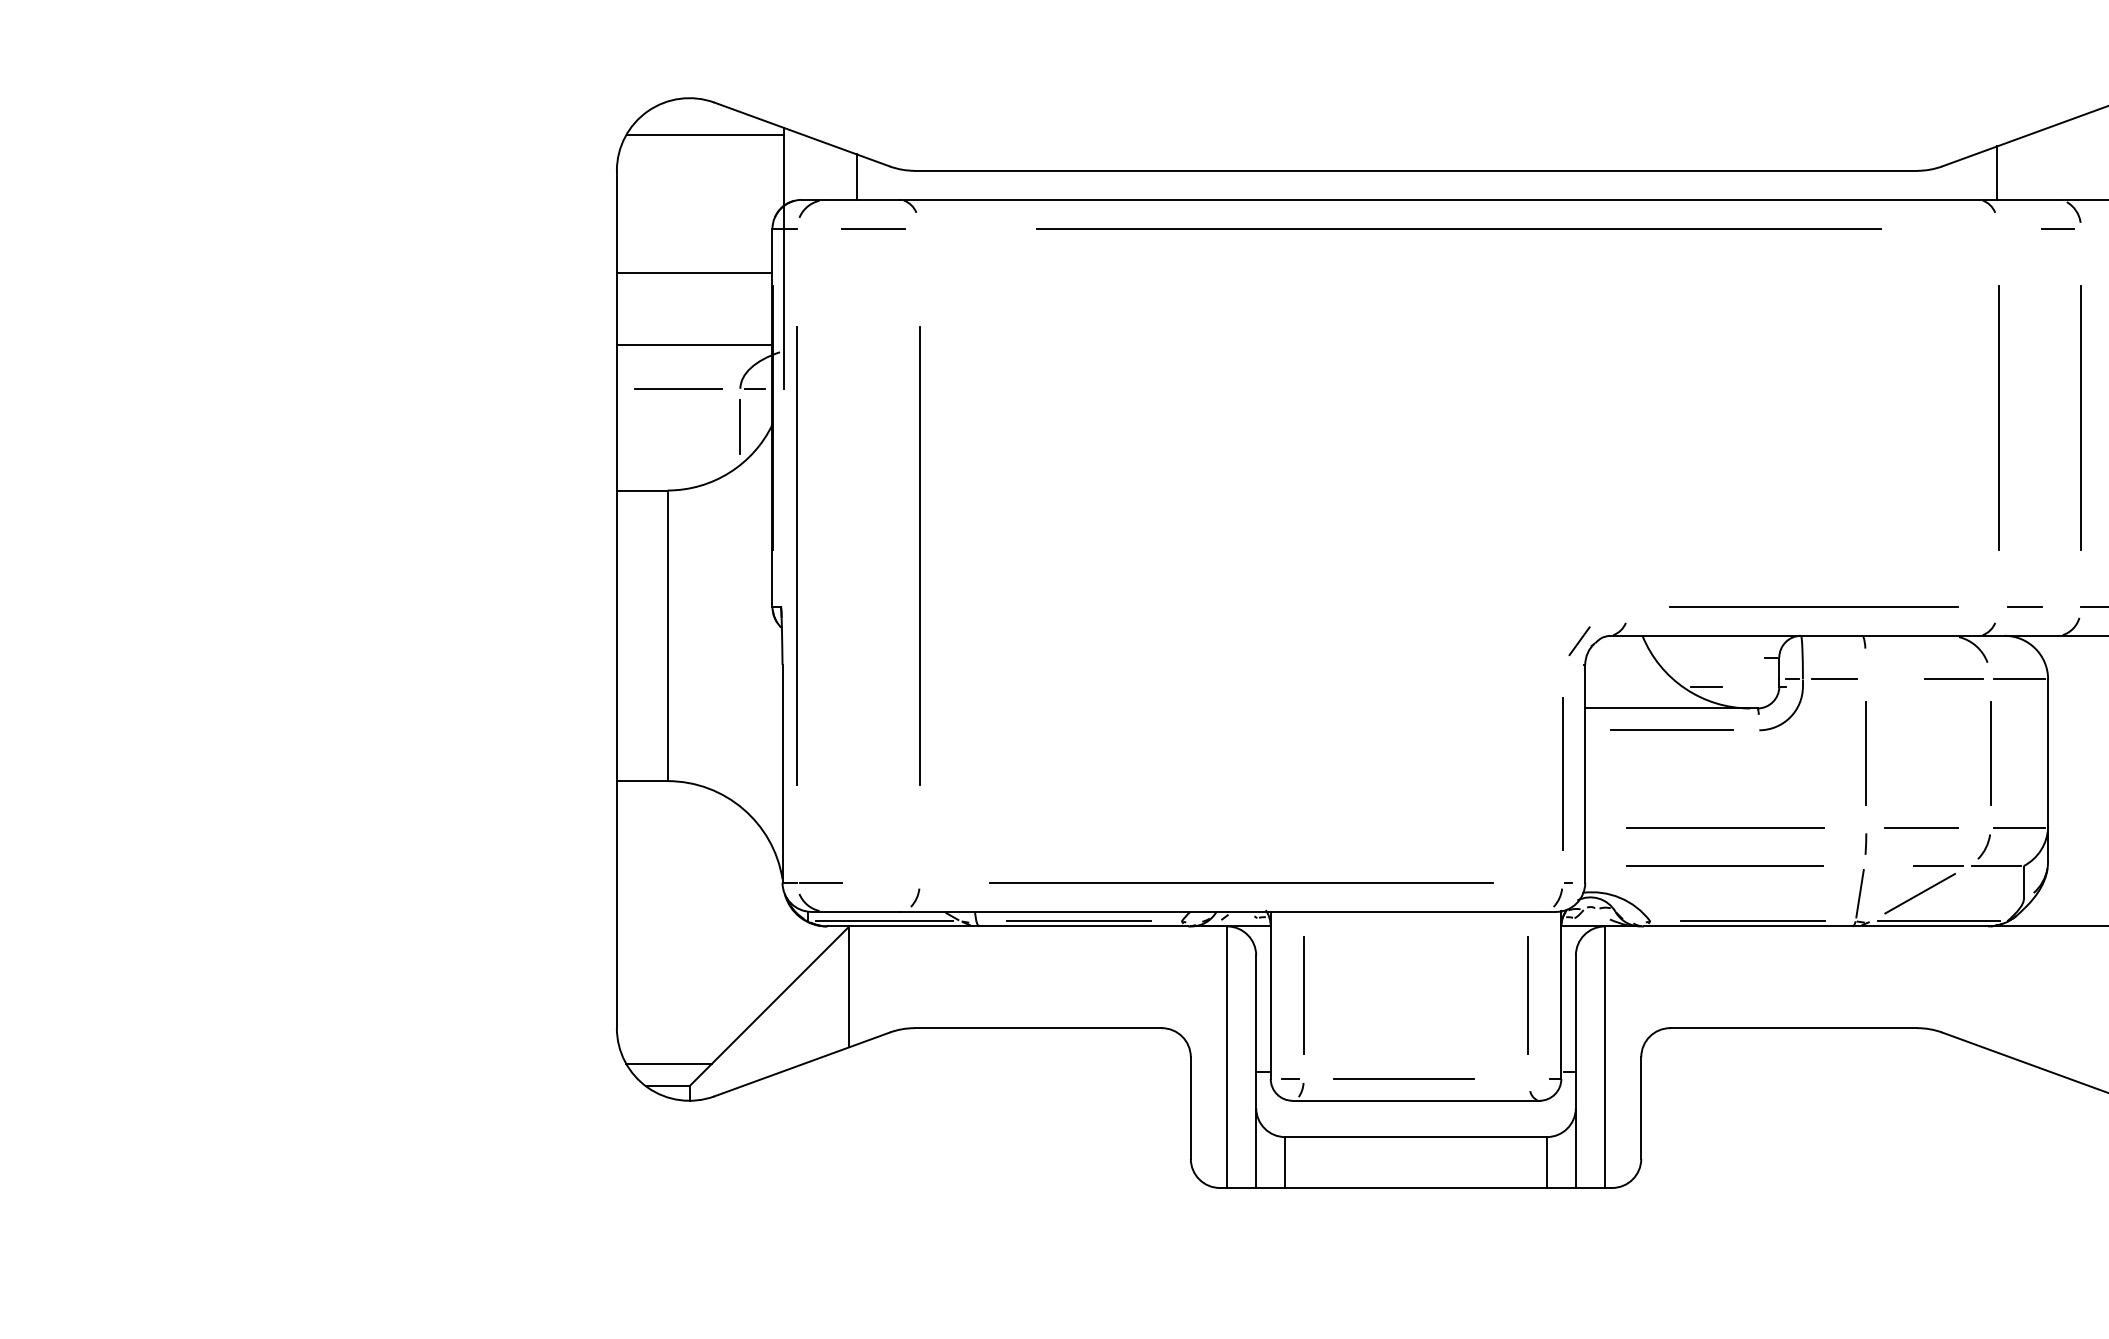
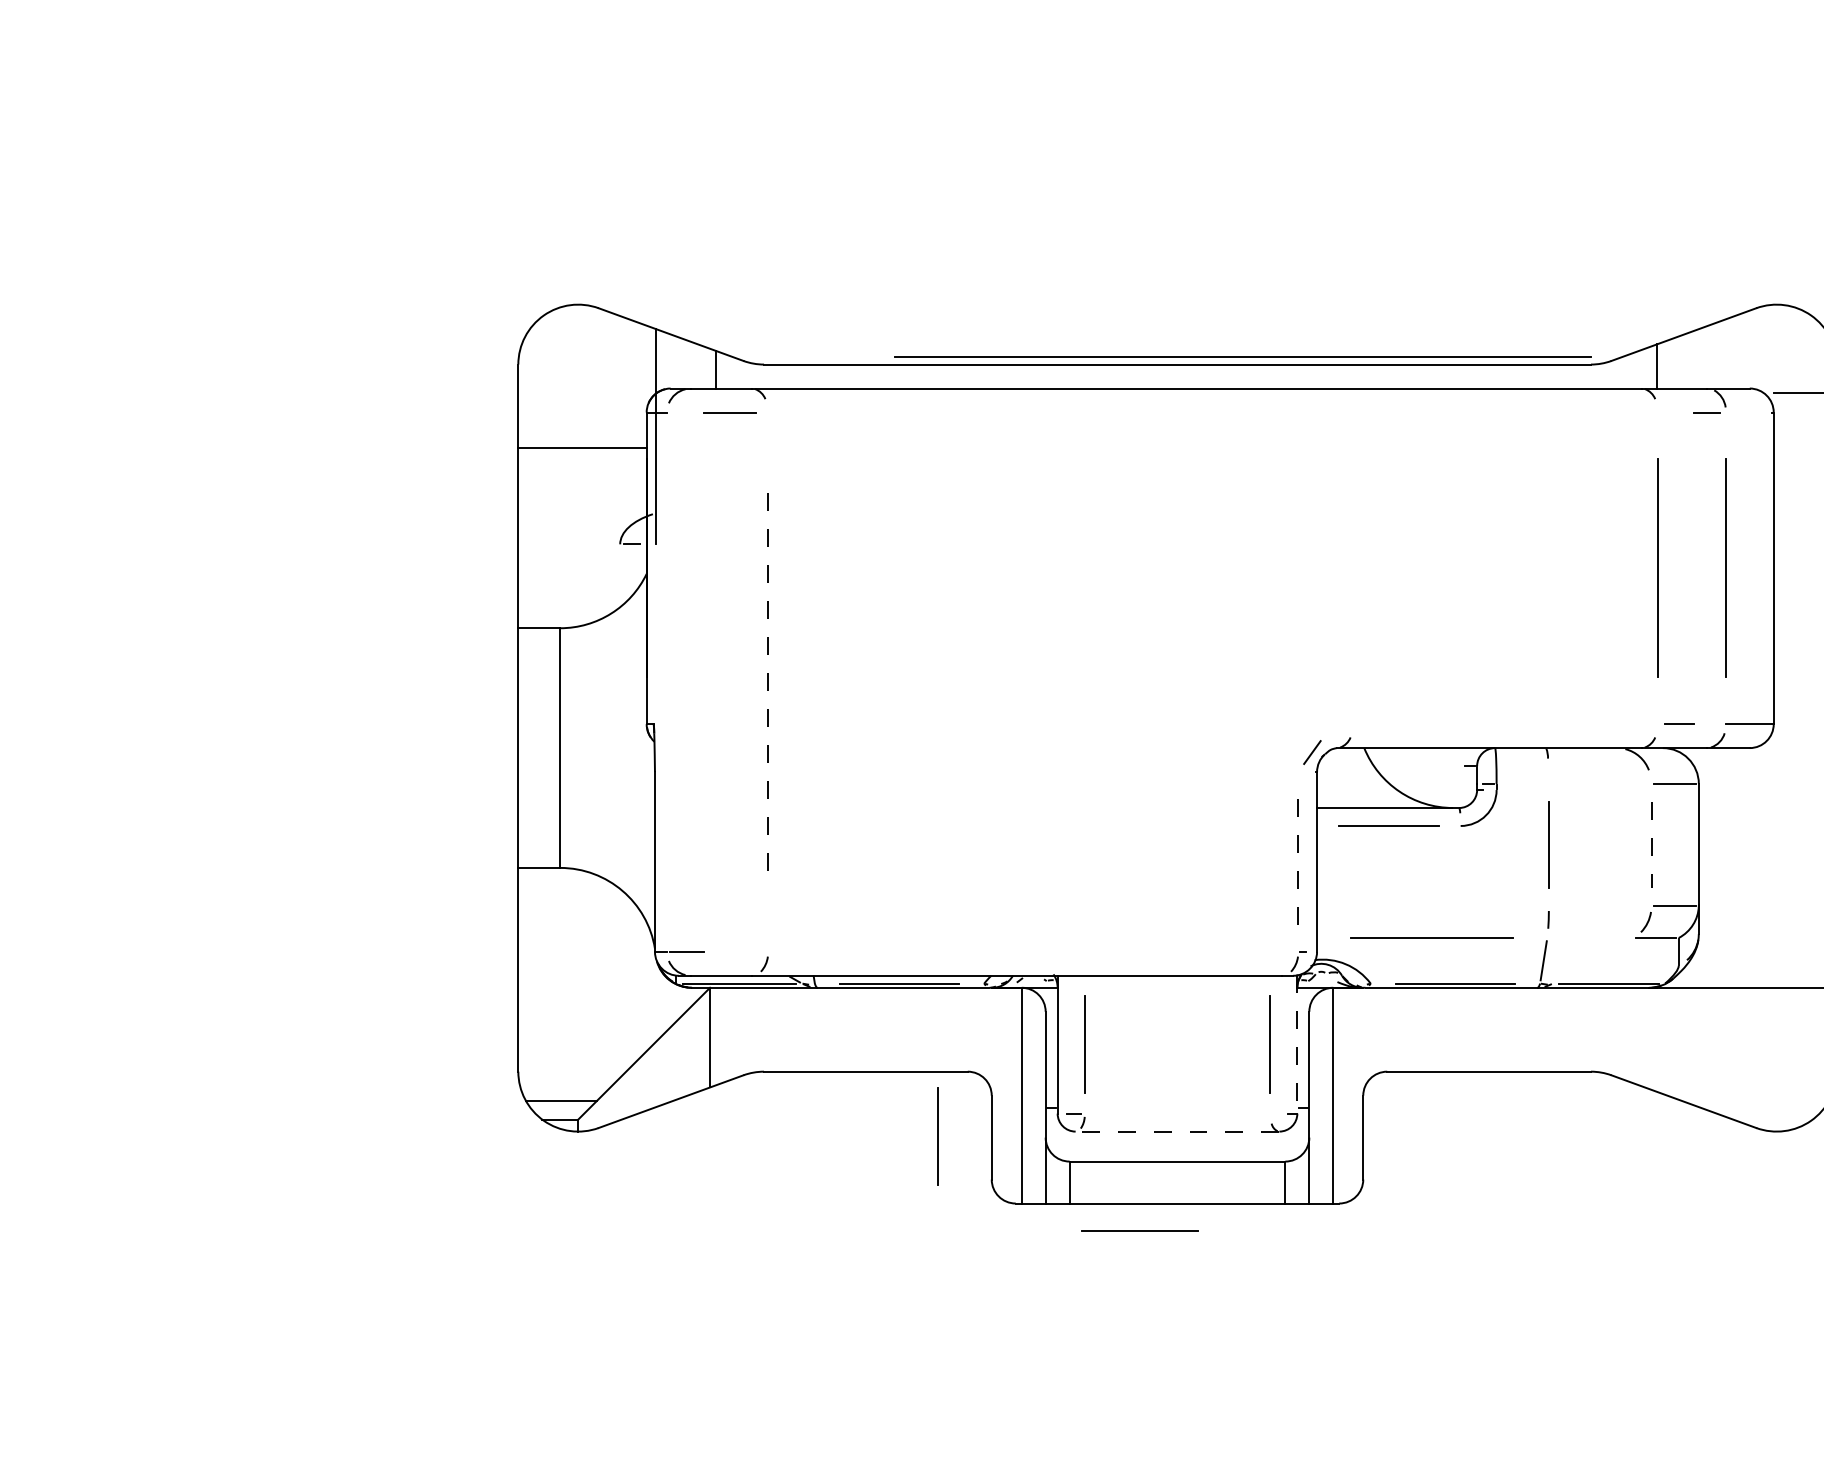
line: (705, 134) -> (591, 334), removed
line: (1458, 228) -> (1242, 356), moved
line: (694, 345) -> (582, 508), removed
line: (677, 388) -> (568, 544), removed
line: (740, 426) -> (620, 575), removed
line: (797, 555) -> (667, 681), removed
line: (920, 556) -> (768, 682), solid -> dashed
line: (1813, 606) -> (1505, 723), removed
line: (1834, 679) -> (1522, 784), removed
line: (1954, 679) -> (1621, 784), removed
line: (1705, 687) -> (1416, 790), removed
line: (1990, 753) -> (1651, 845), solid -> dashed
line: (1562, 773) -> (1298, 861), solid -> dashed
line: (1725, 827) -> (1432, 906), removed
line: (1921, 827) -> (1594, 906), removed
line: (1938, 866) -> (1608, 938), removed
line: (1240, 882) -> (1032, 951), removed
line: (1920, 893) -> (1593, 960), removed
line: (1561, 996) -> (1297, 1045), solid -> dashed
line: (1403, 1078) -> (1139, 1230), moved
line: (1416, 1100) -> (1177, 1131), solid -> dashed
line: (1125, 1106) -> (937, 1136), added

